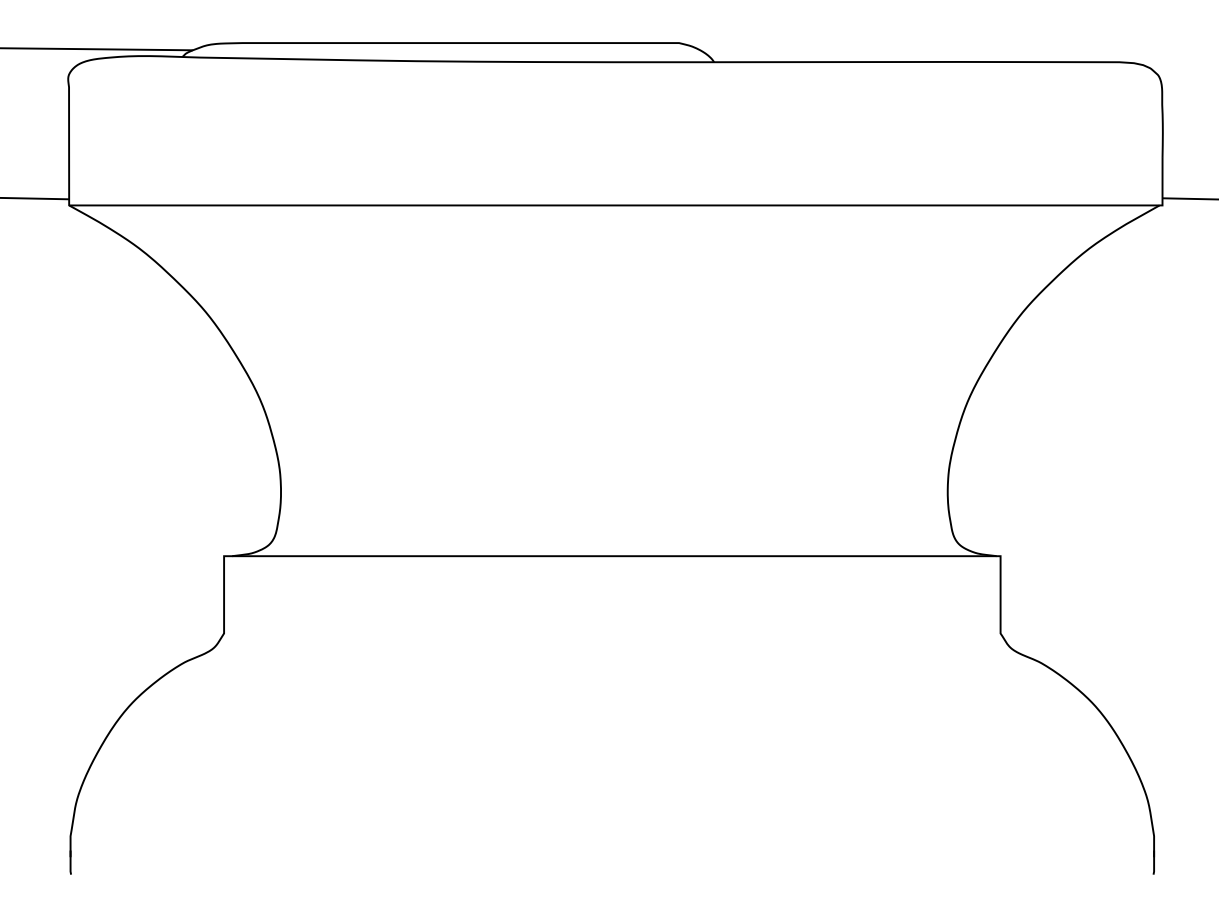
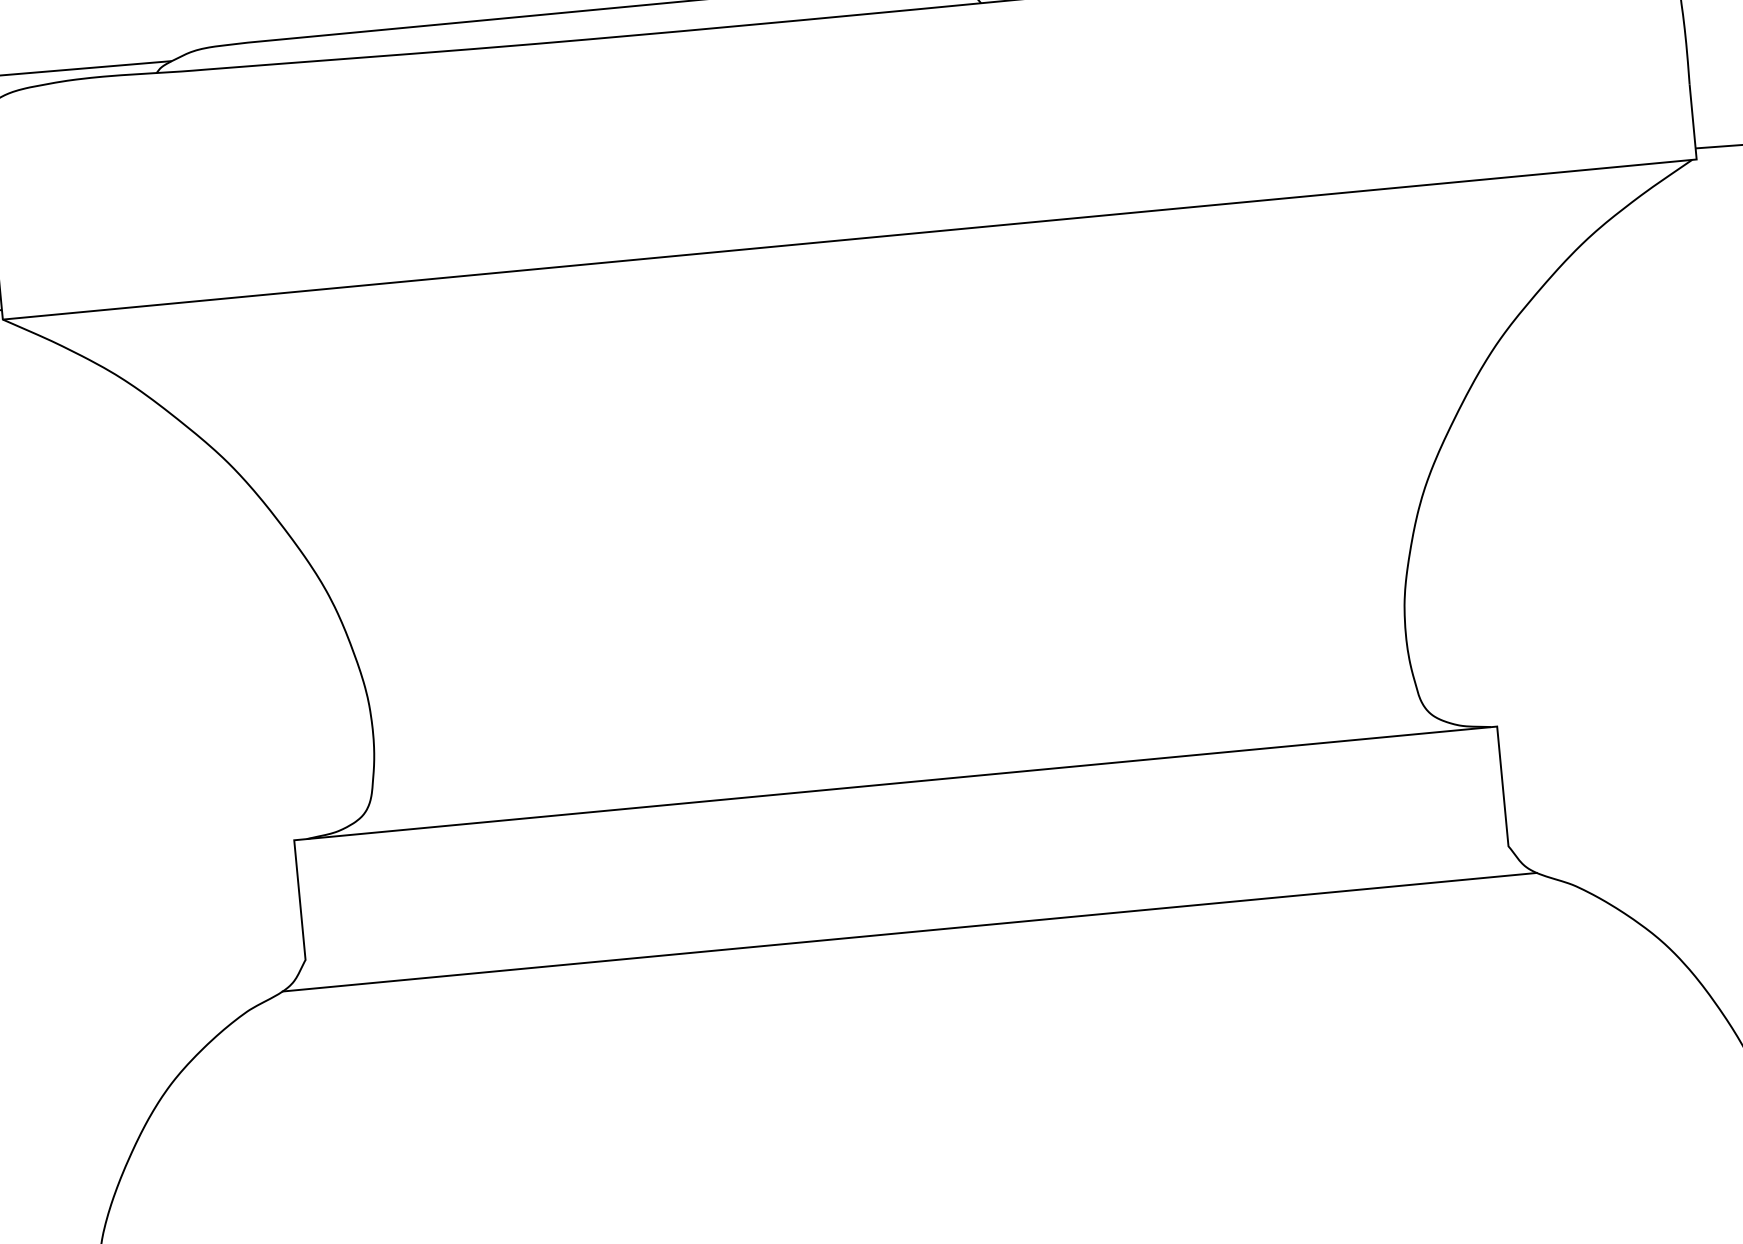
line: (612, 652) -> (910, 932), added

